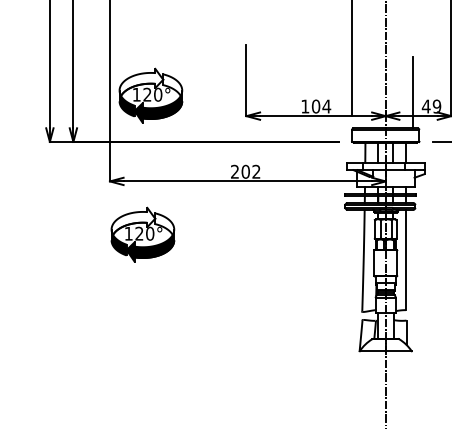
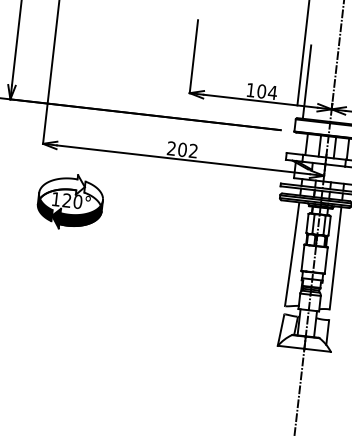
line: (358, 92) -> (306, 82), added
part: (150, 95) -> (94, 60), removed

